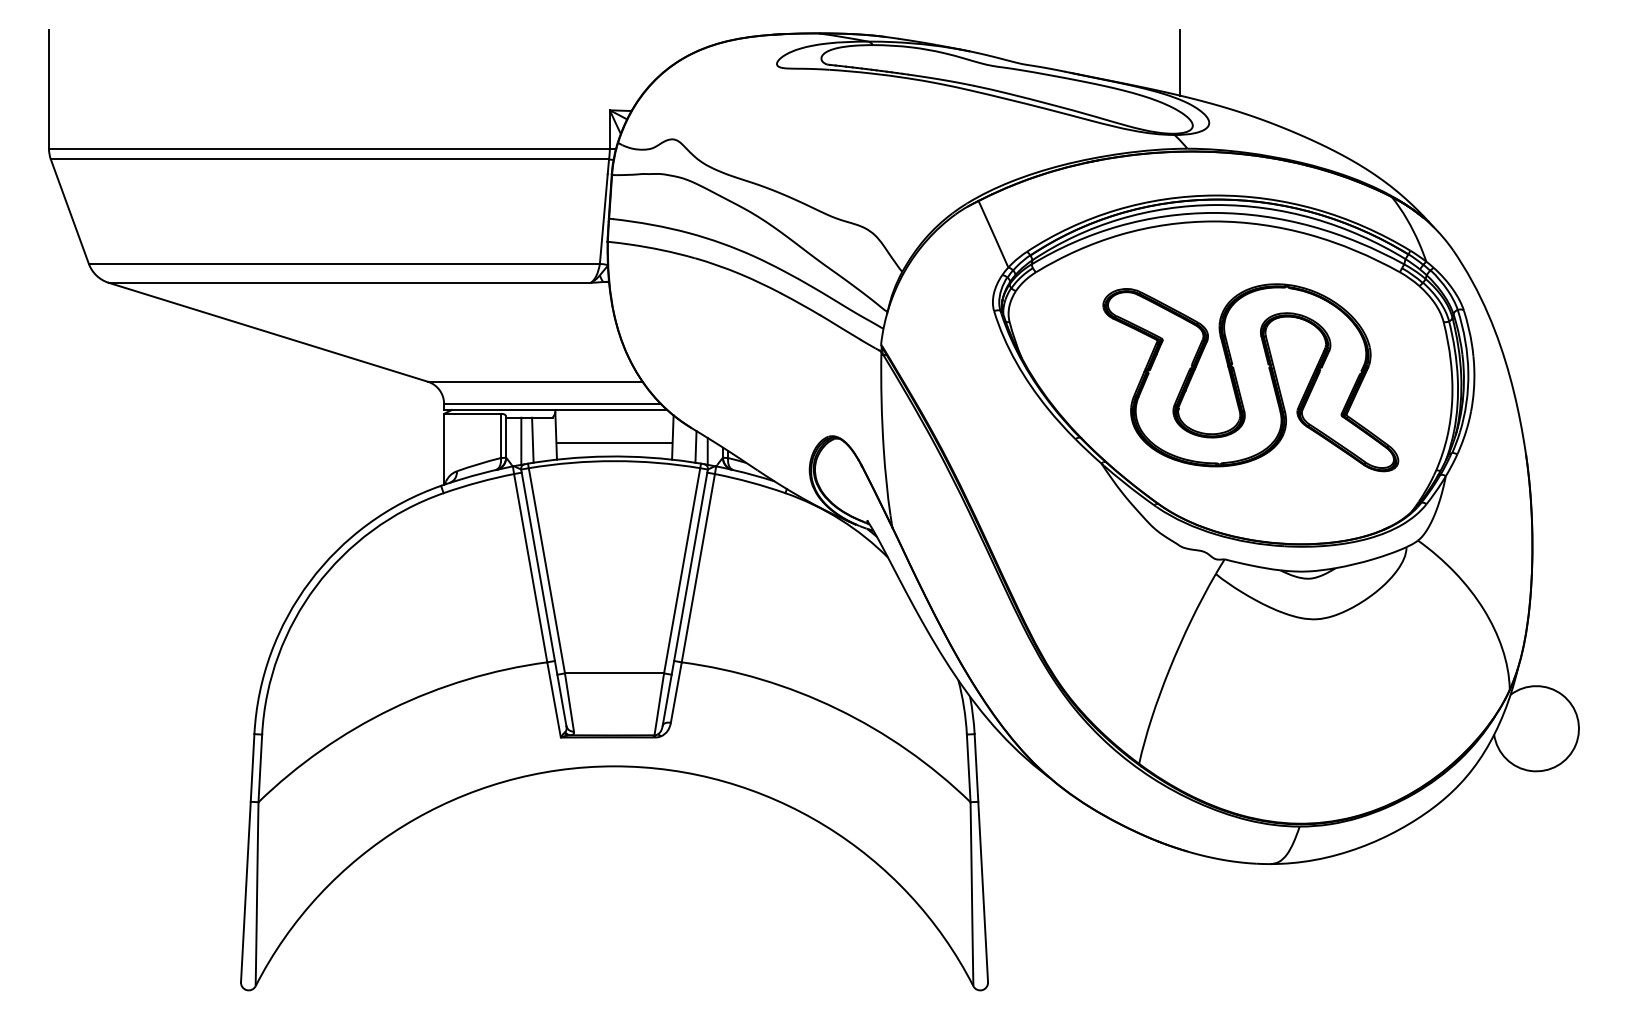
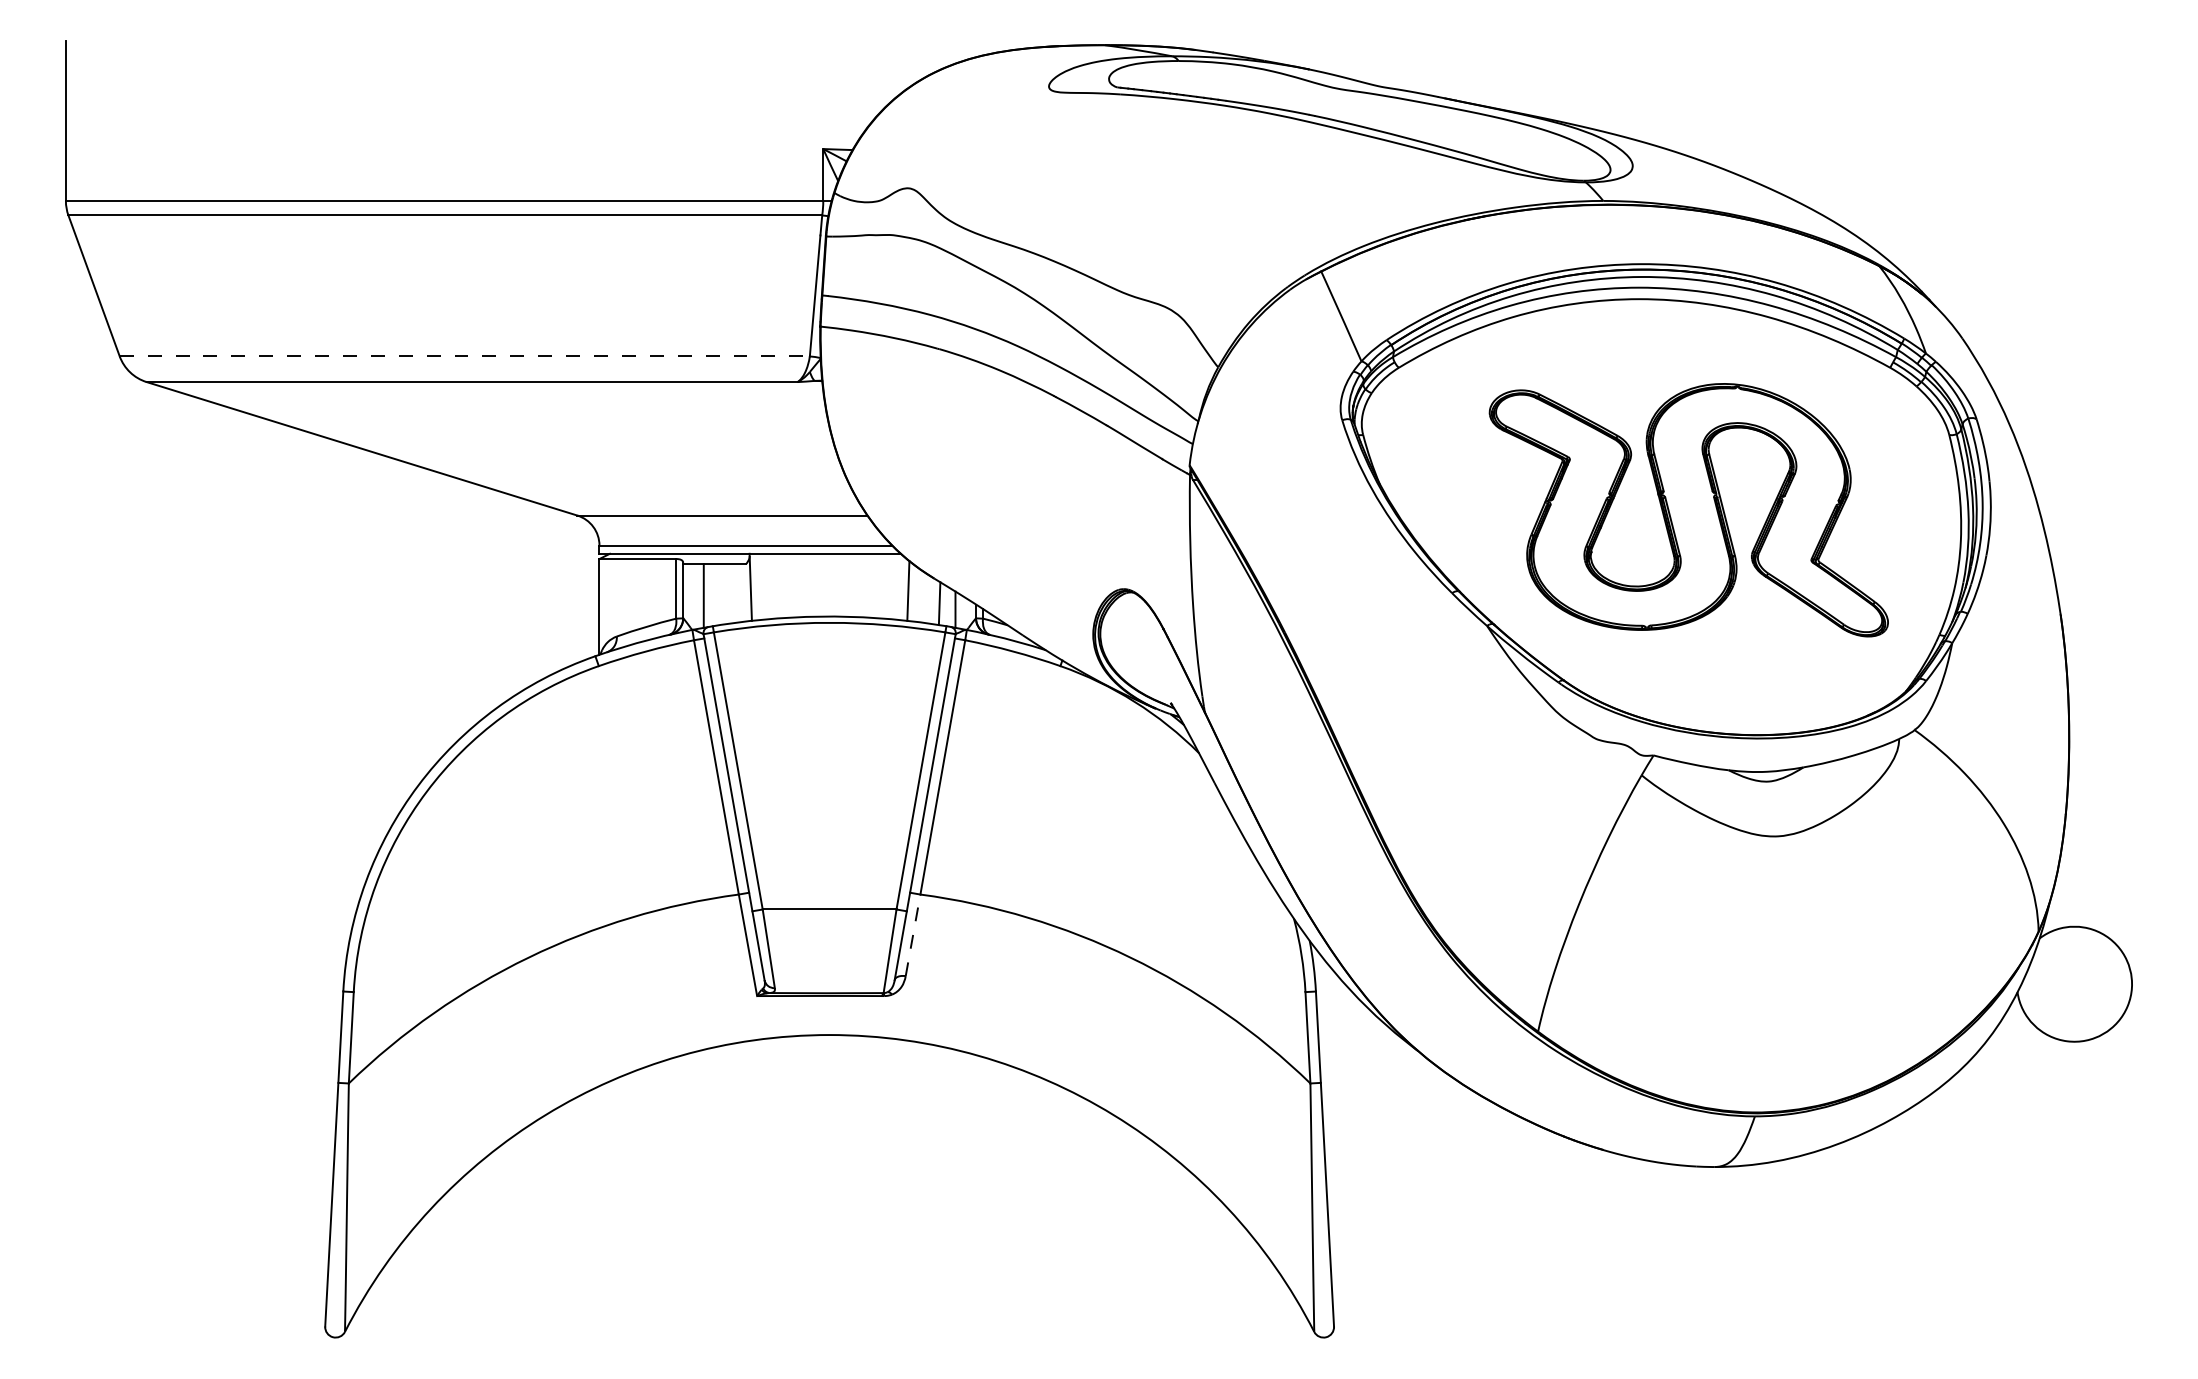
line: (1180, 63) -> (1593, 85), removed
line: (344, 263) -> (465, 356), solid -> dashed
line: (532, 440) -> (719, 594), removed
line: (614, 442) -> (829, 597), removed
line: (676, 691) -> (913, 934), solid -> dashed

